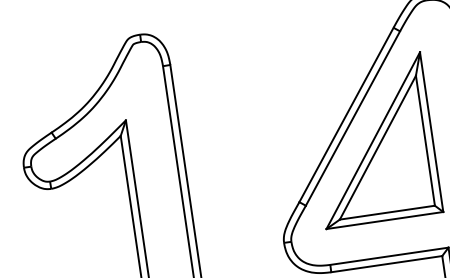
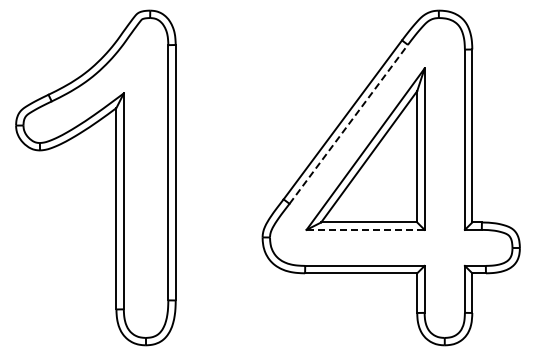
line: (353, 117) -> (349, 123), solid -> dashed
line: (385, 220) -> (366, 229), solid -> dashed

